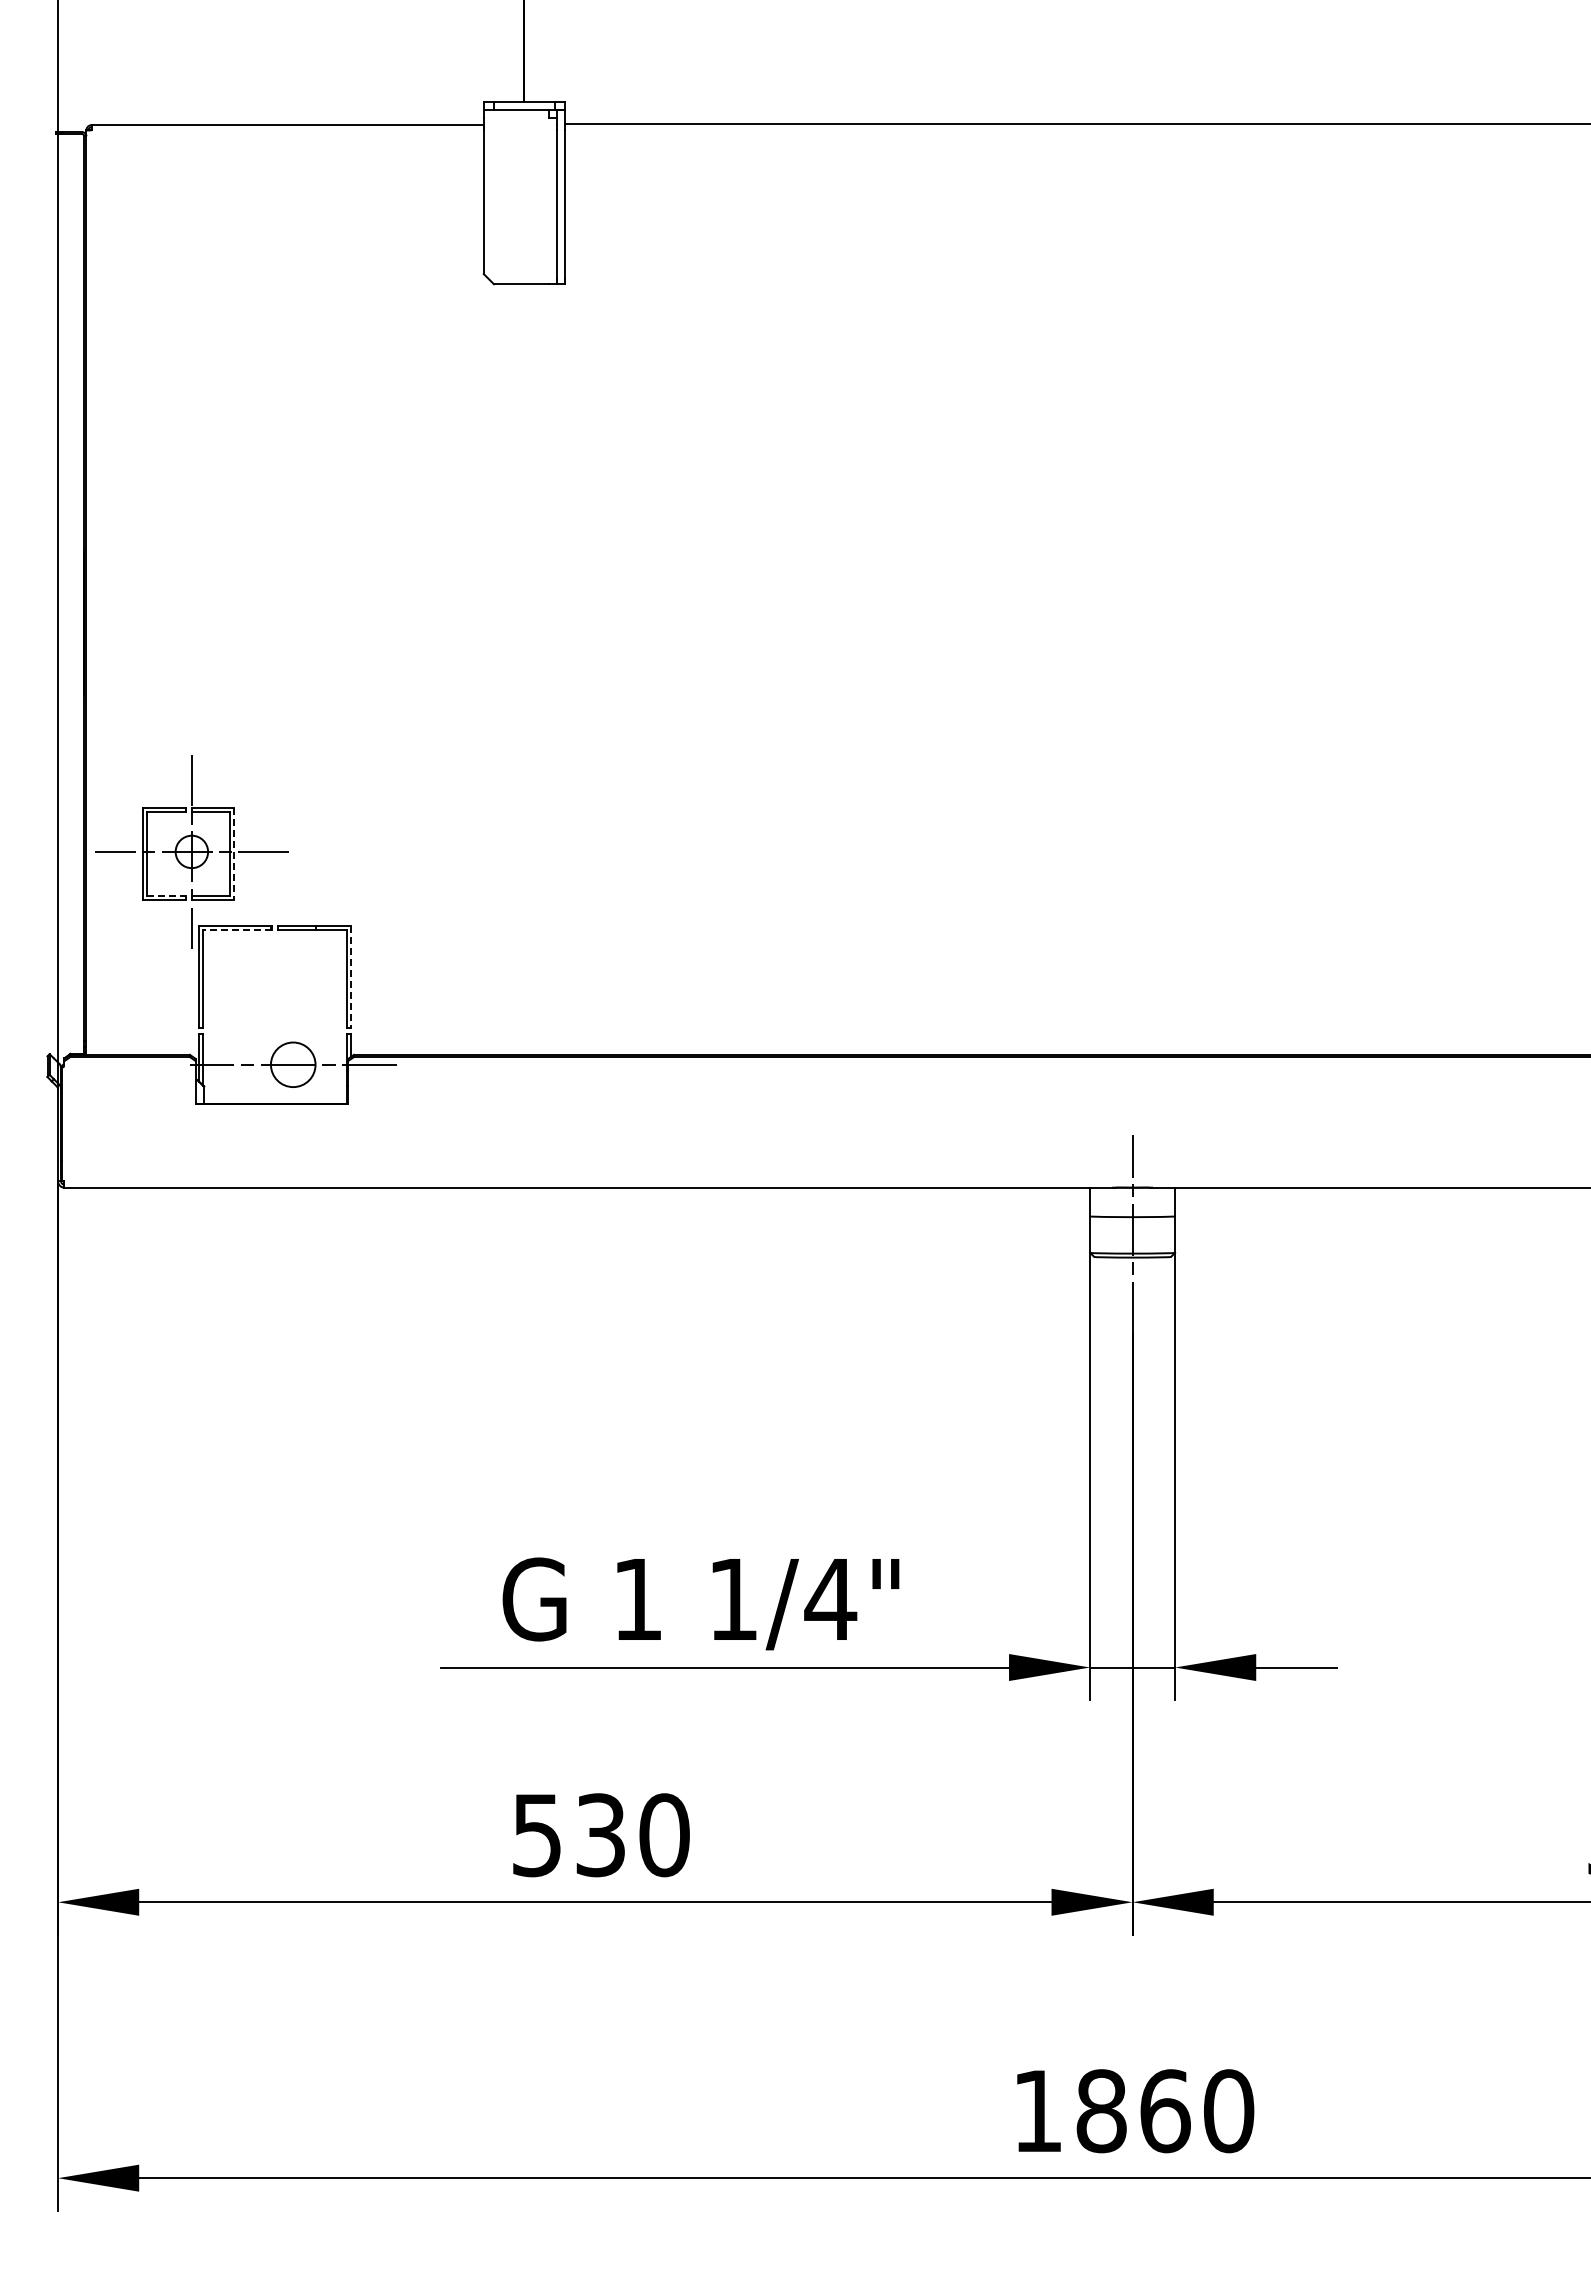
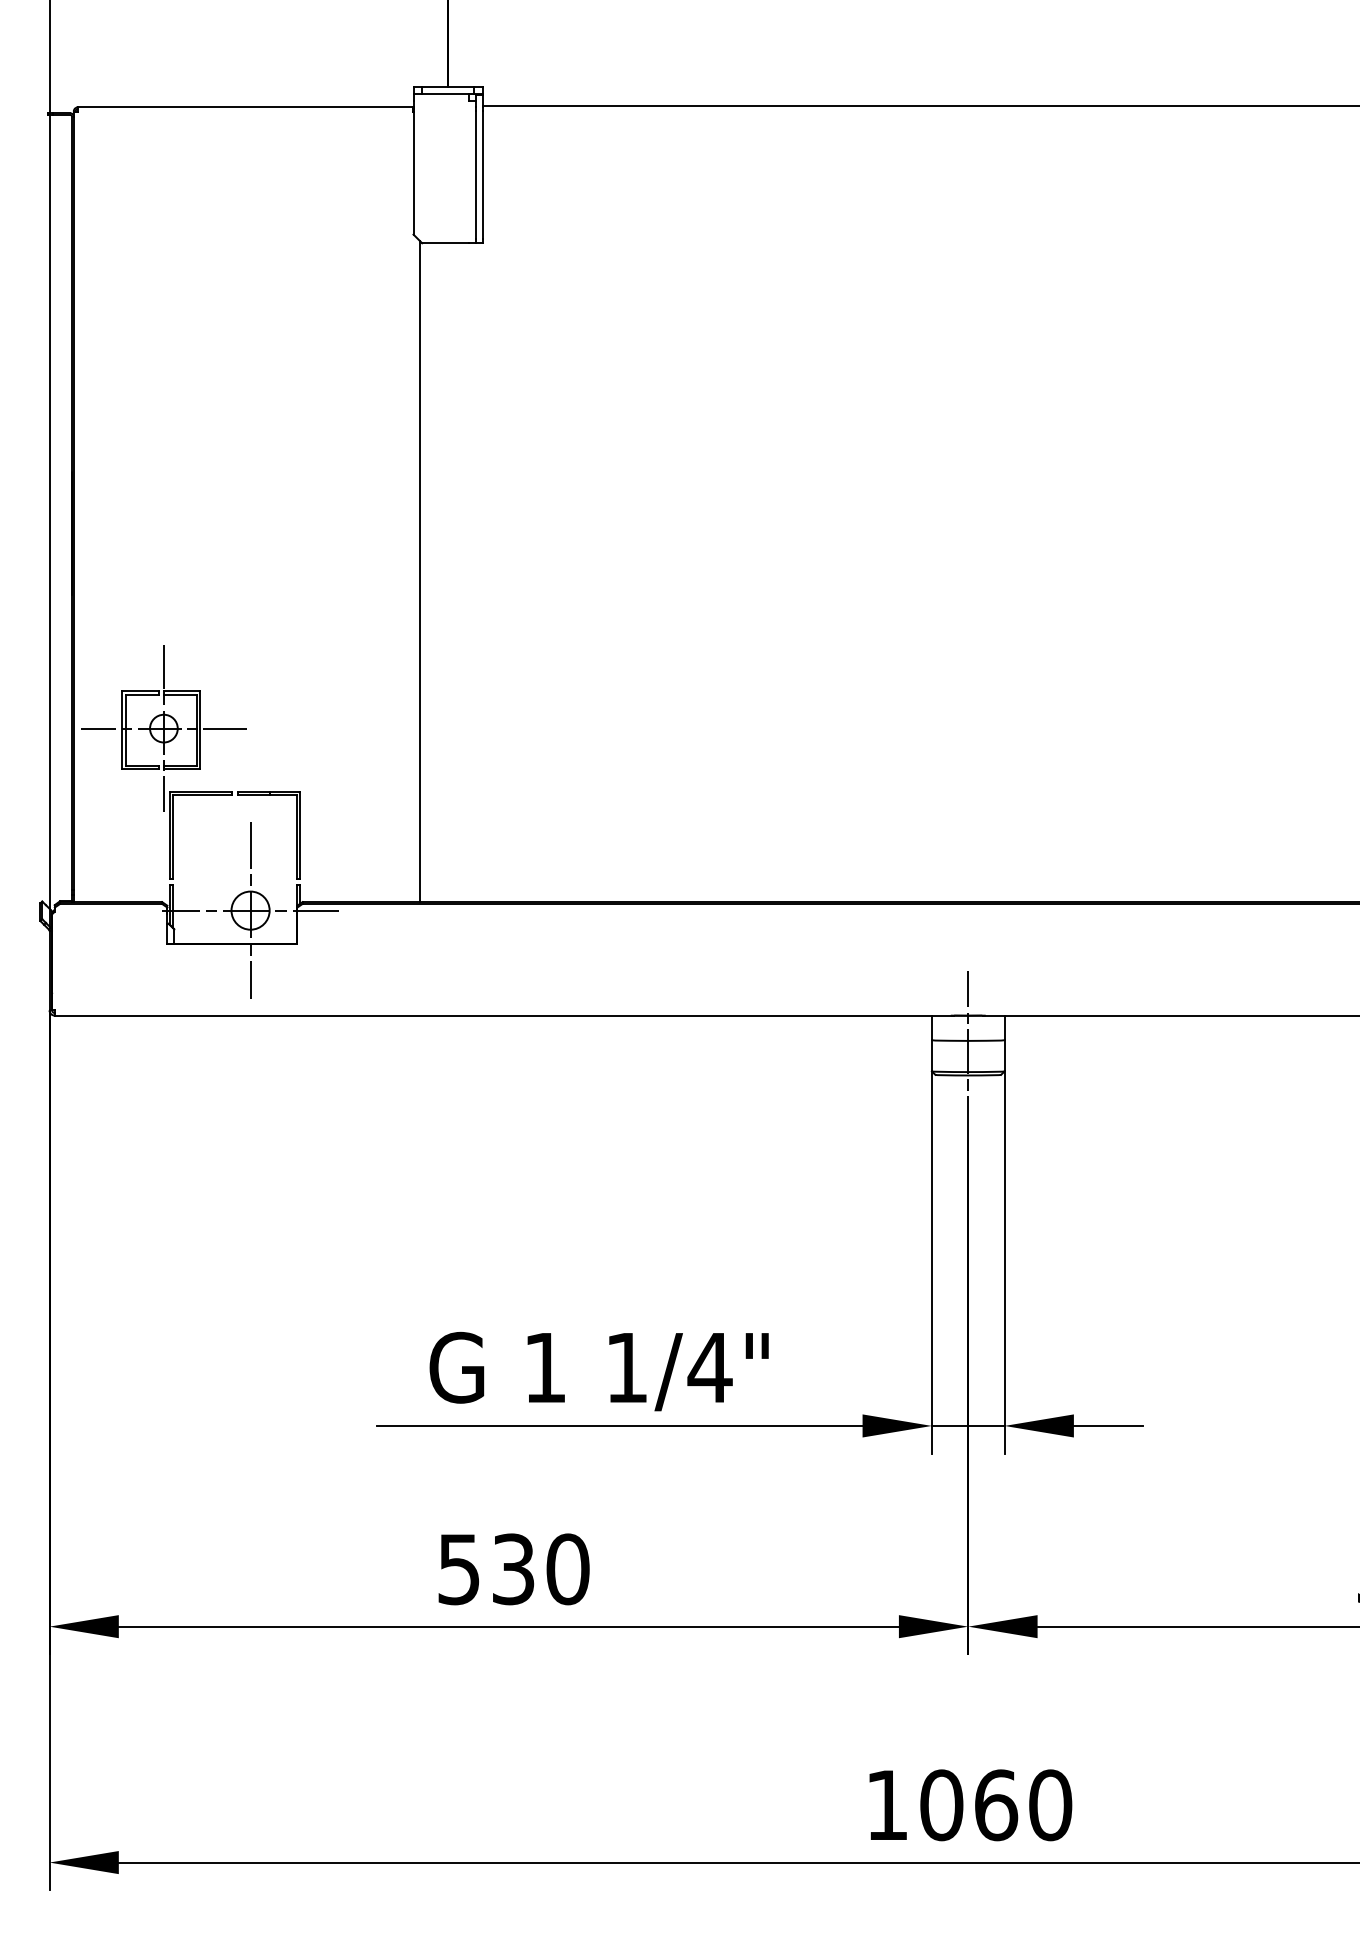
line: (490, 667) -> (419, 570), added
line: (234, 853) -> (200, 729), dashed -> solid
line: (167, 895) -> (143, 765), dashed -> solid
line: (237, 930) -> (202, 795), dashed -> solid
line: (351, 977) -> (300, 835), dashed -> solid
line: (293, 1064) -> (250, 910), added
text: (1101, 2110) -> (941, 1804), 1860 -> 1060

